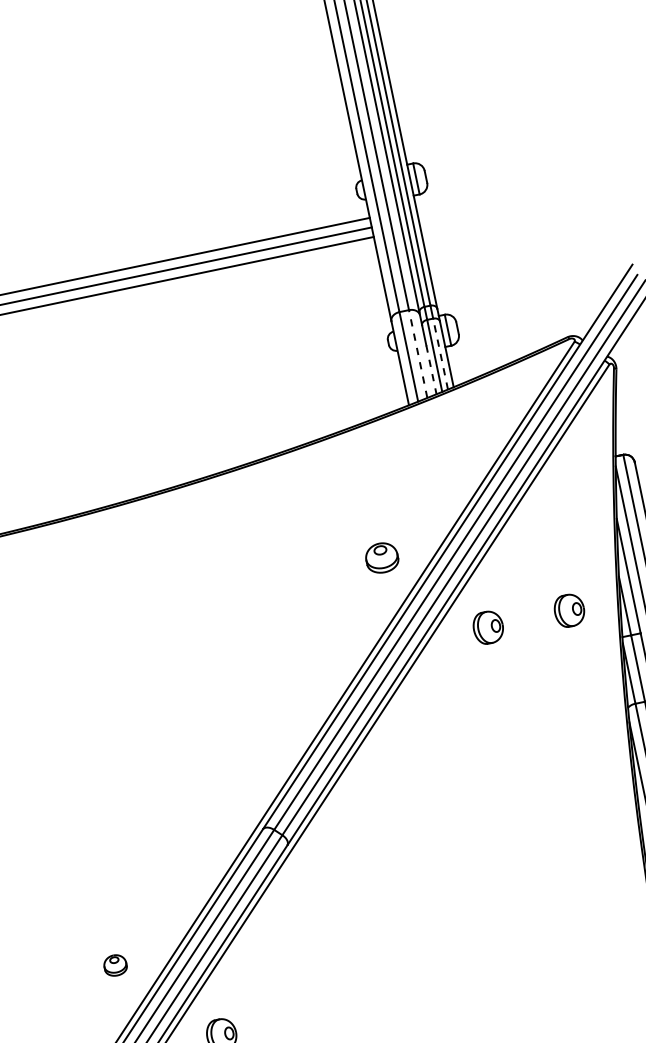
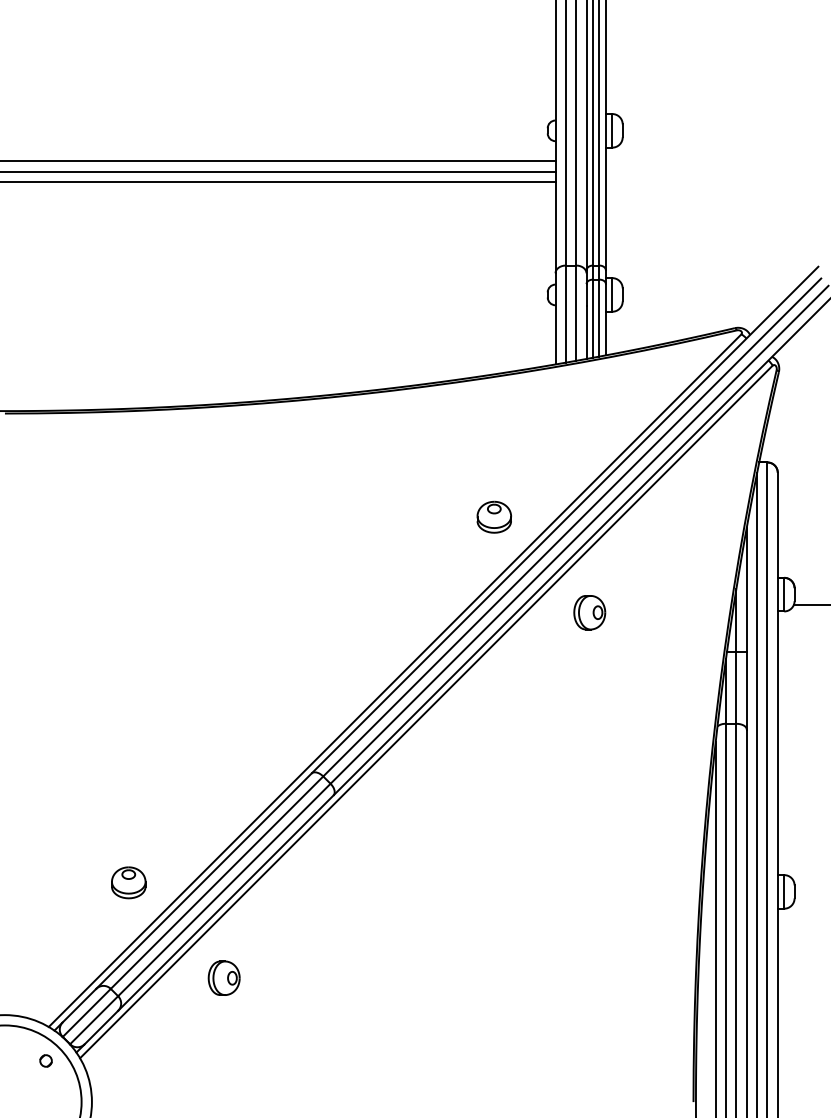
line: (418, 354) -> (576, 313), dashed -> solid
line: (440, 354) -> (599, 318), dashed -> solid
line: (431, 369) -> (586, 332), dashed -> solid
part: (569, 610) -> (677, 612), removed
part: (115, 965) -> (128, 882), size x1.43

